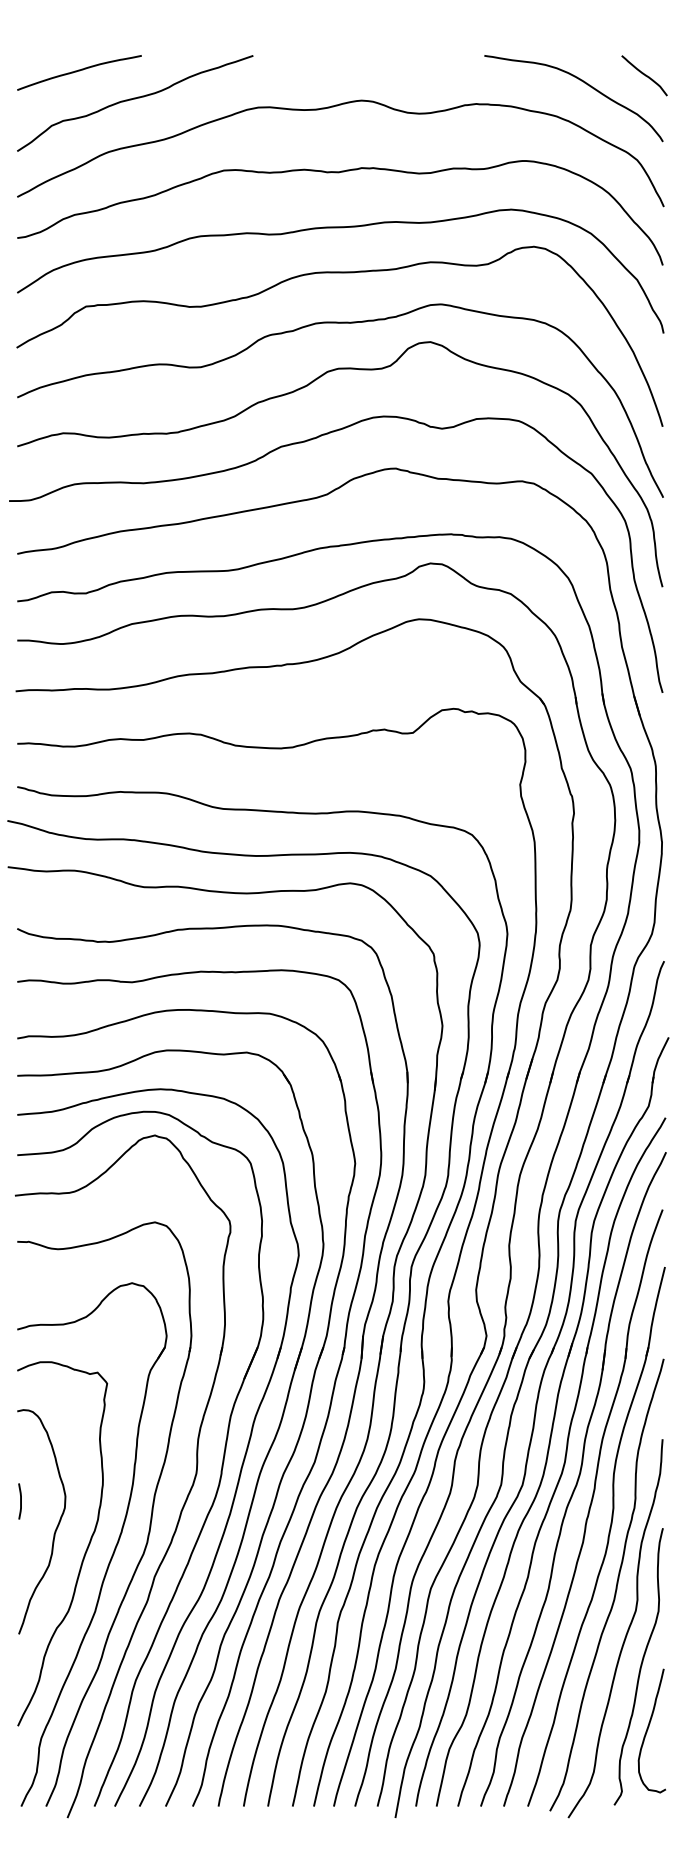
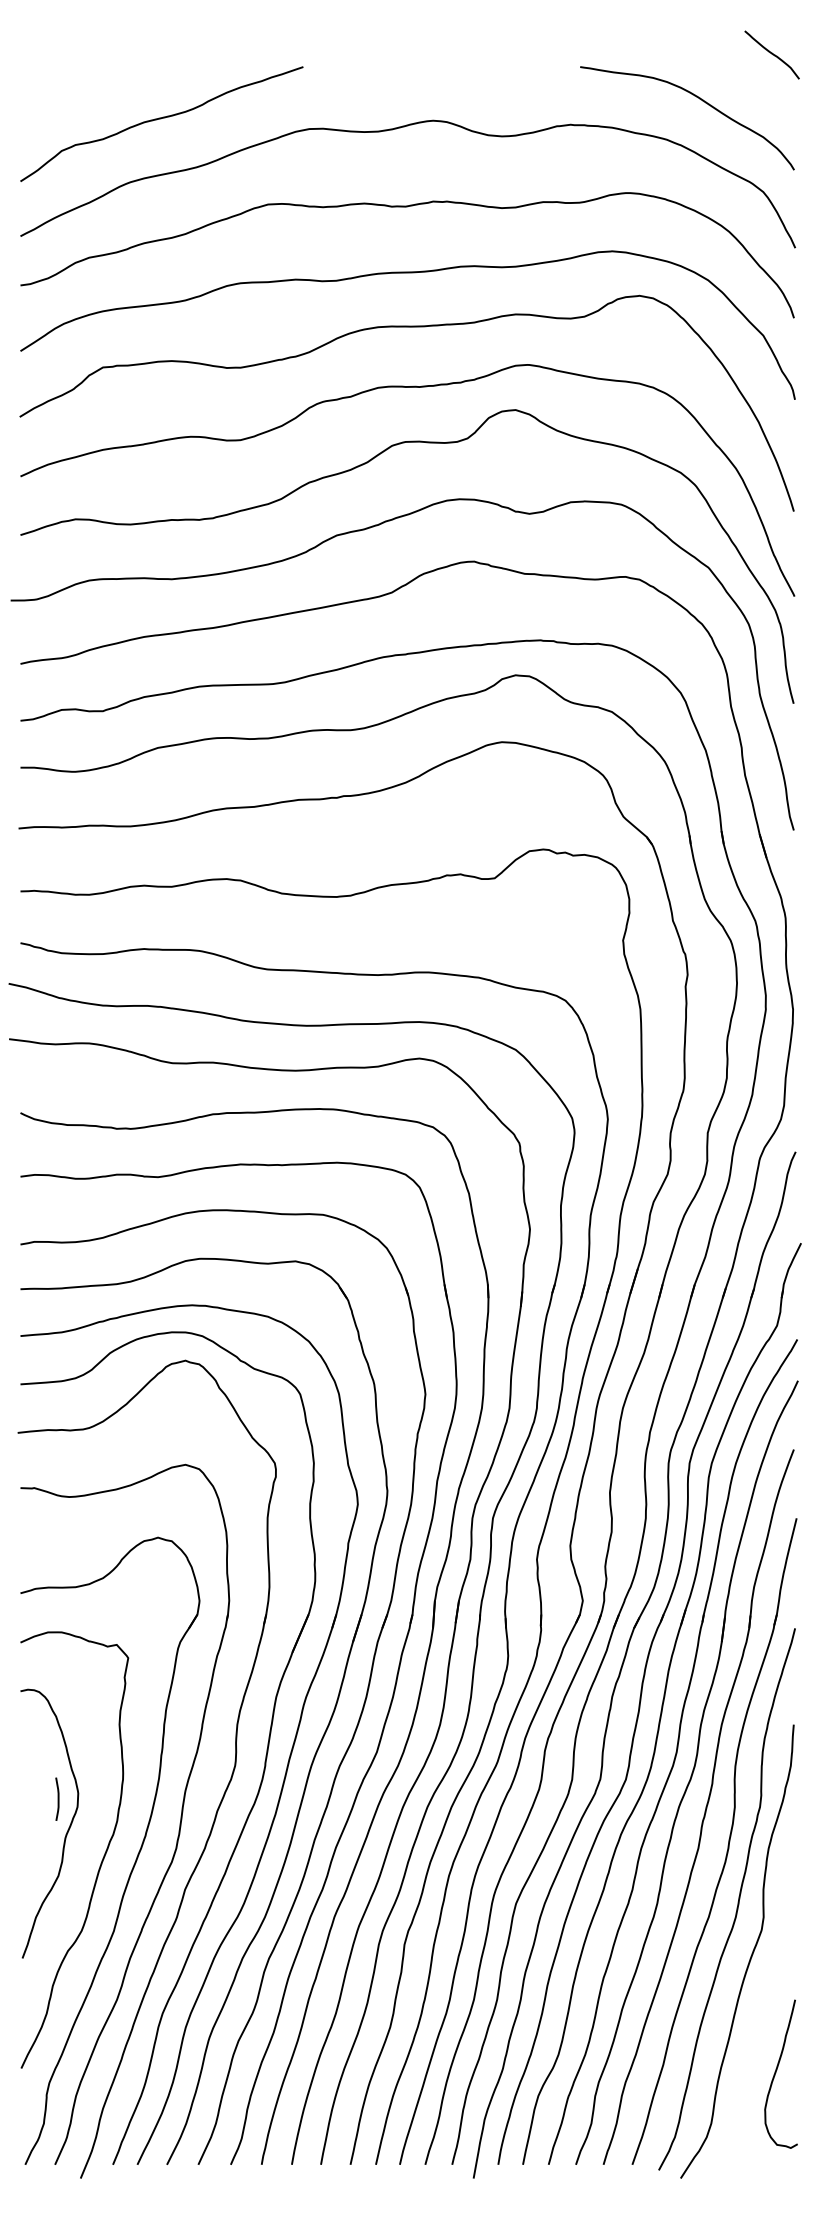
curve: (79, 71) -> (95, 85), removed
curve: (644, 75) -> (772, 54), moved
curve: (20, 1501) -> (57, 1799), moved
curve: (639, 1667) -> (766, 1998), removed

